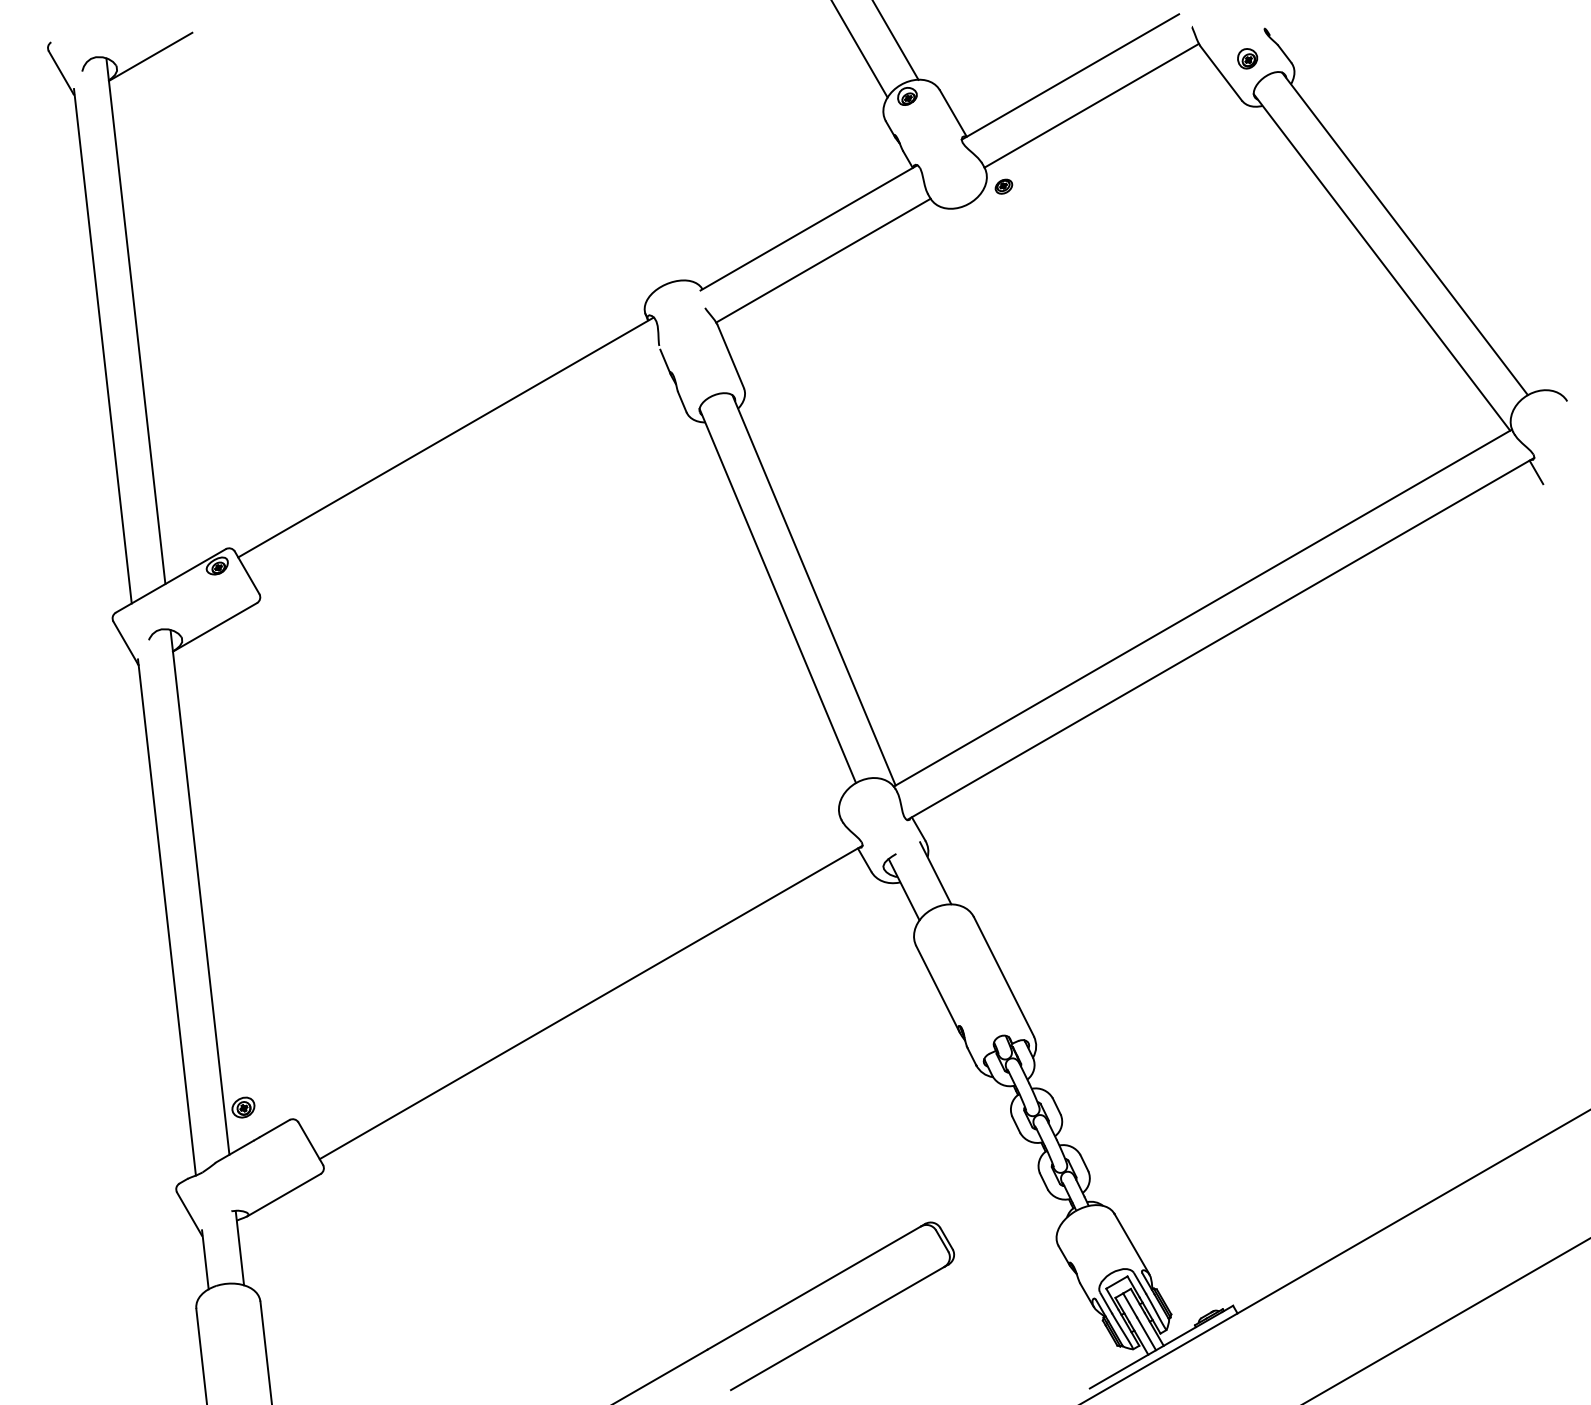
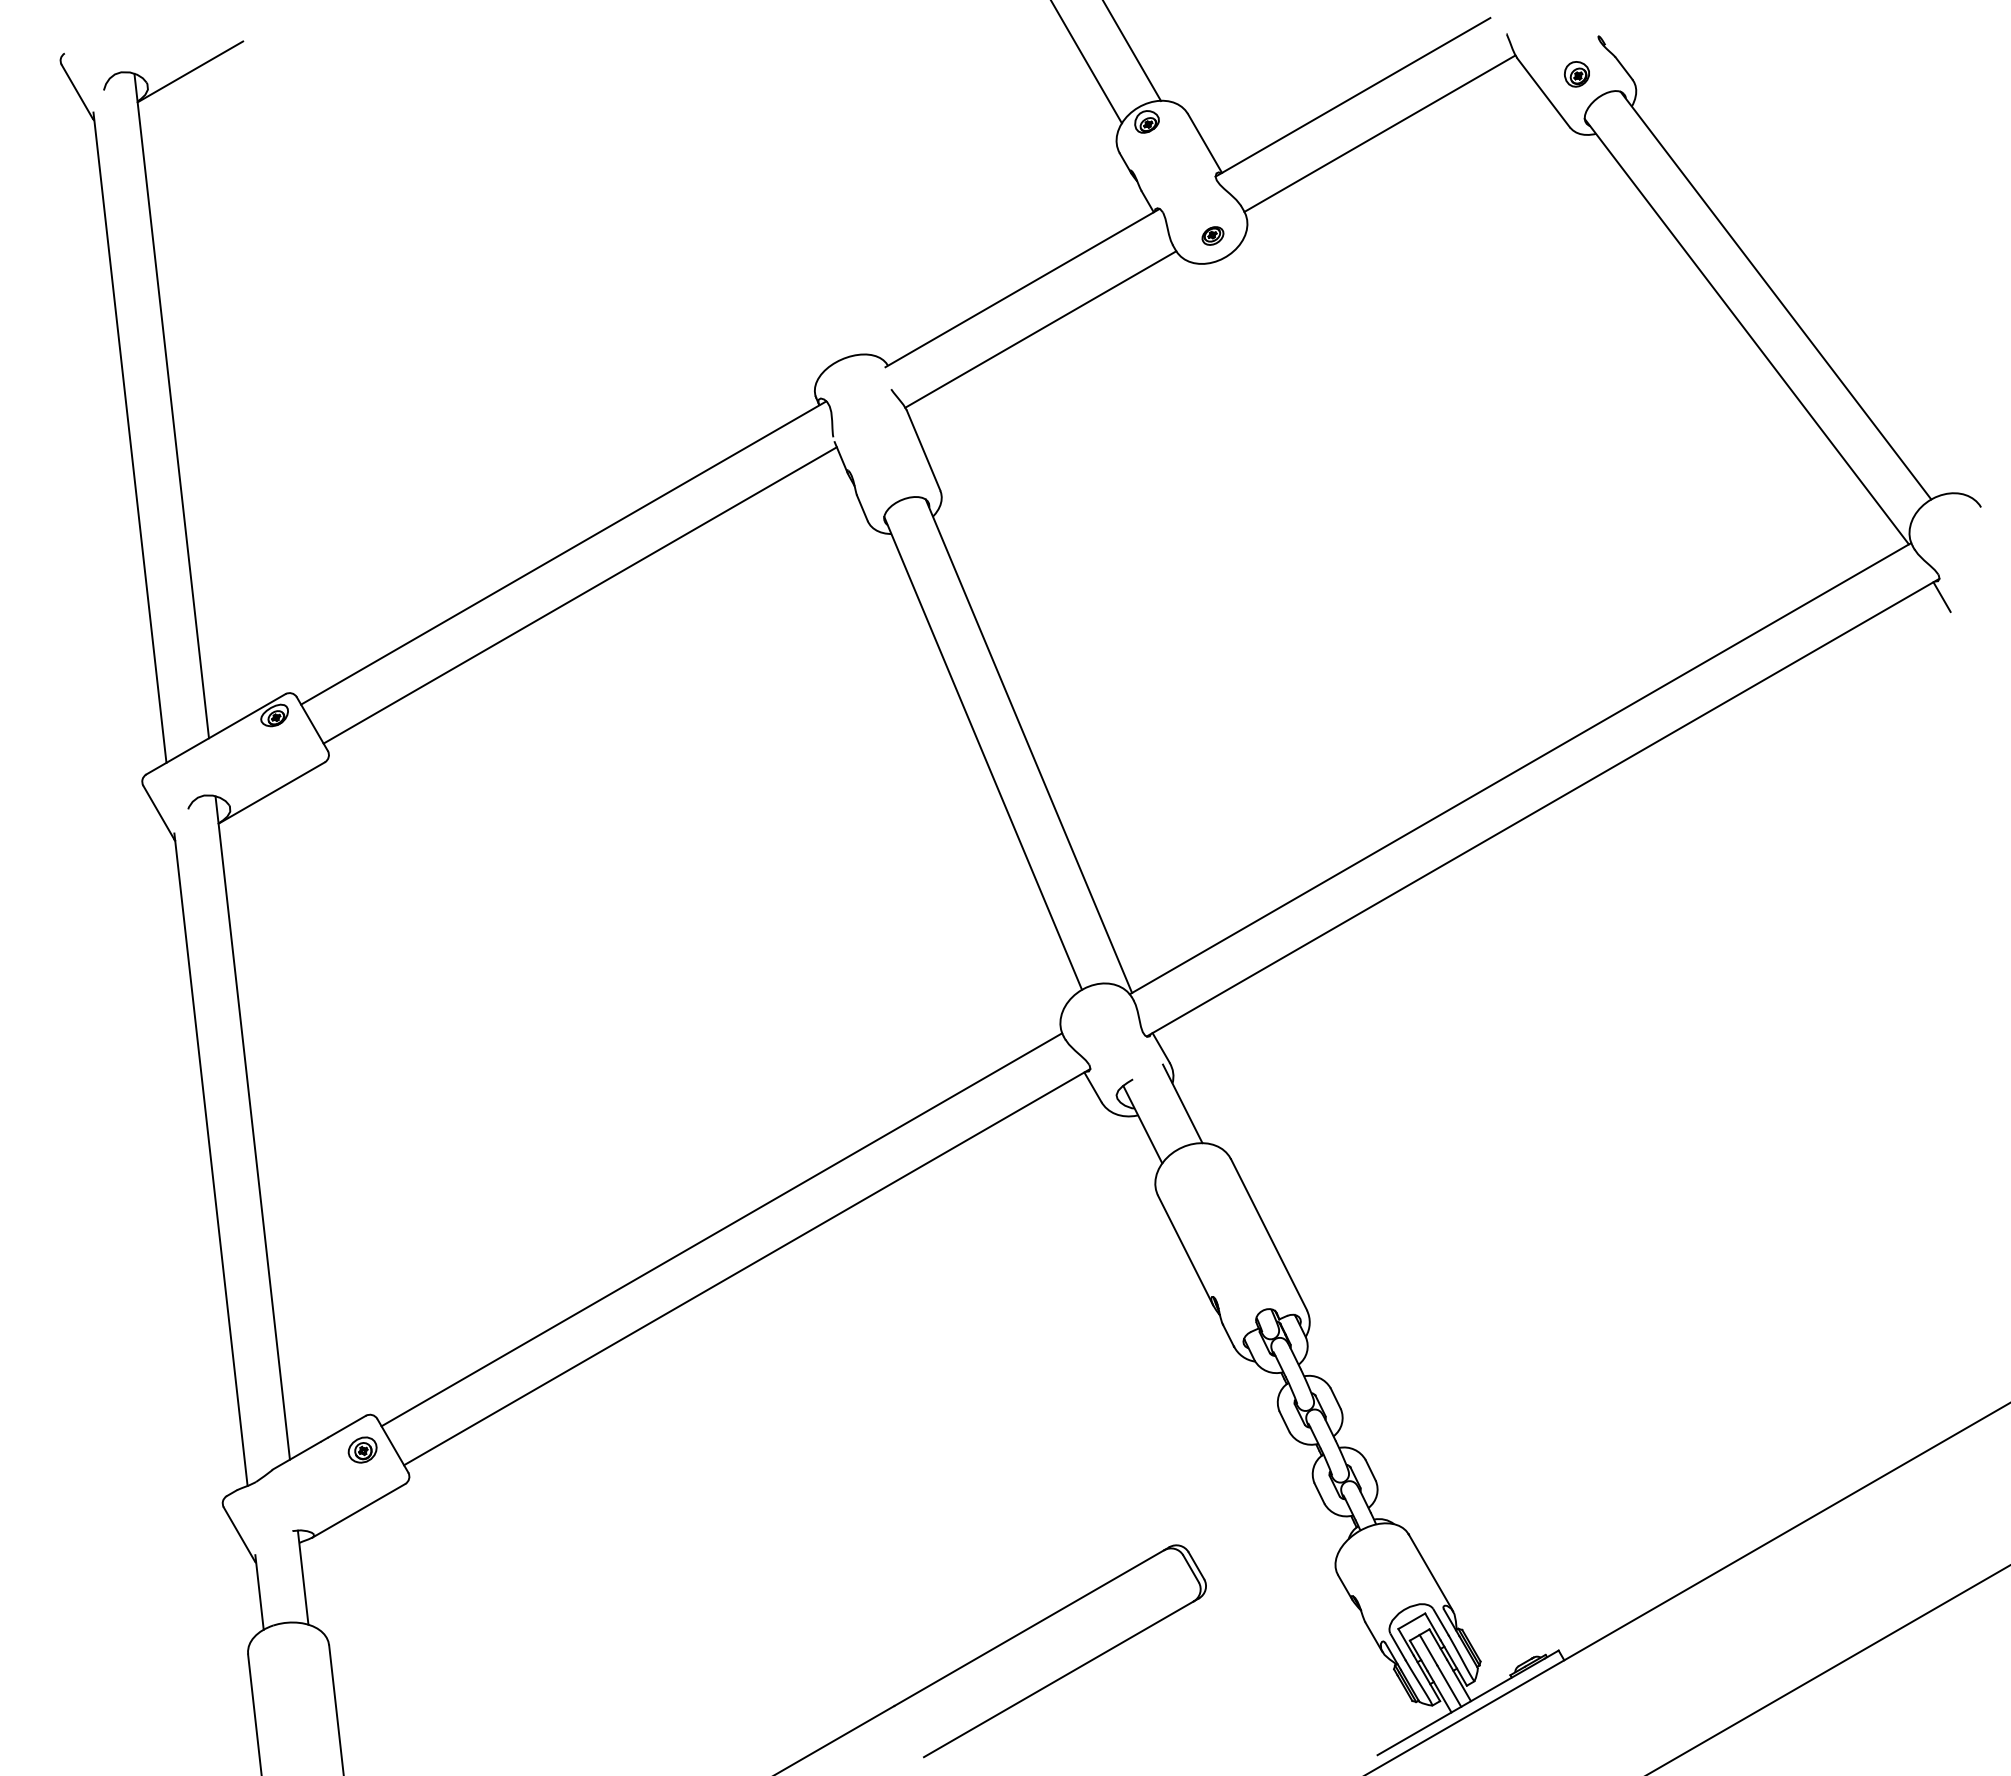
part: (1003, 186) -> (1212, 235), moved
line: (458, 471) -> (579, 595), added
line: (570, 972) -> (721, 1229), added
part: (243, 1107) -> (362, 1449), moved

